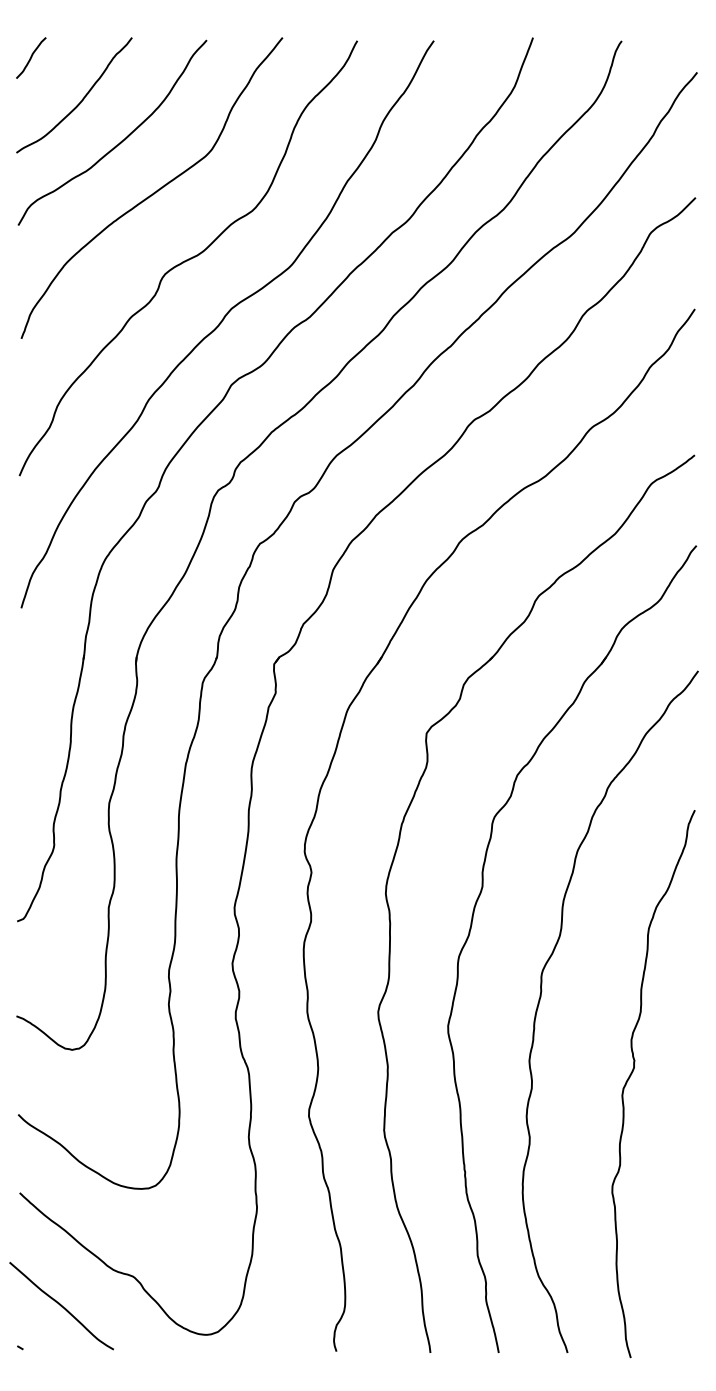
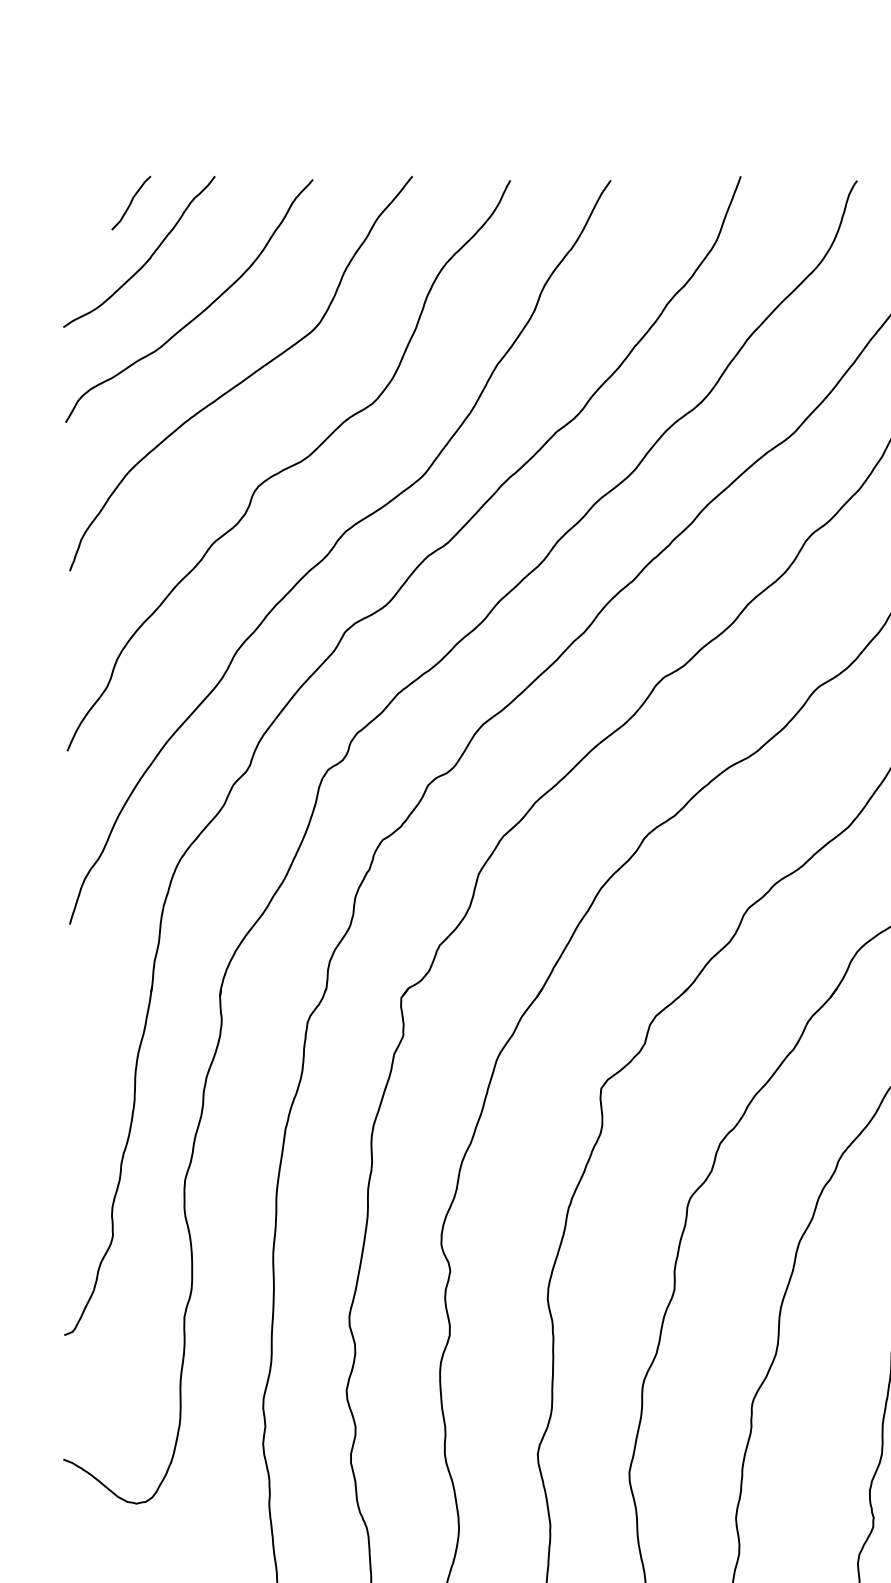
curve: (31, 57) -> (131, 202), moved

